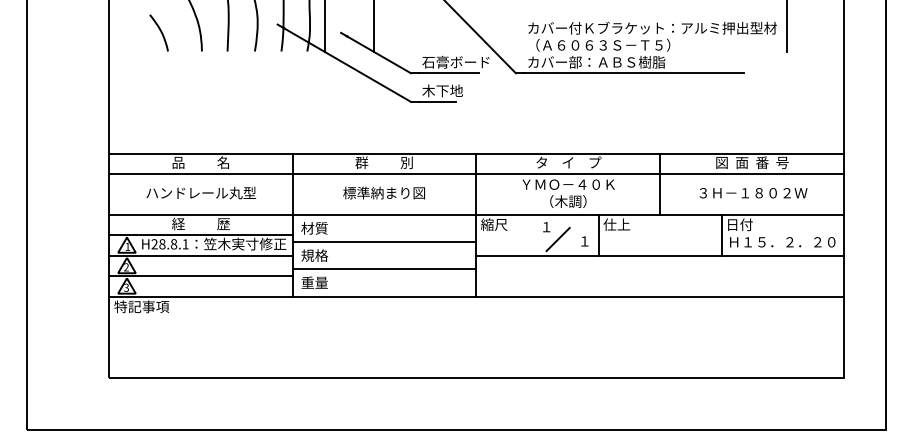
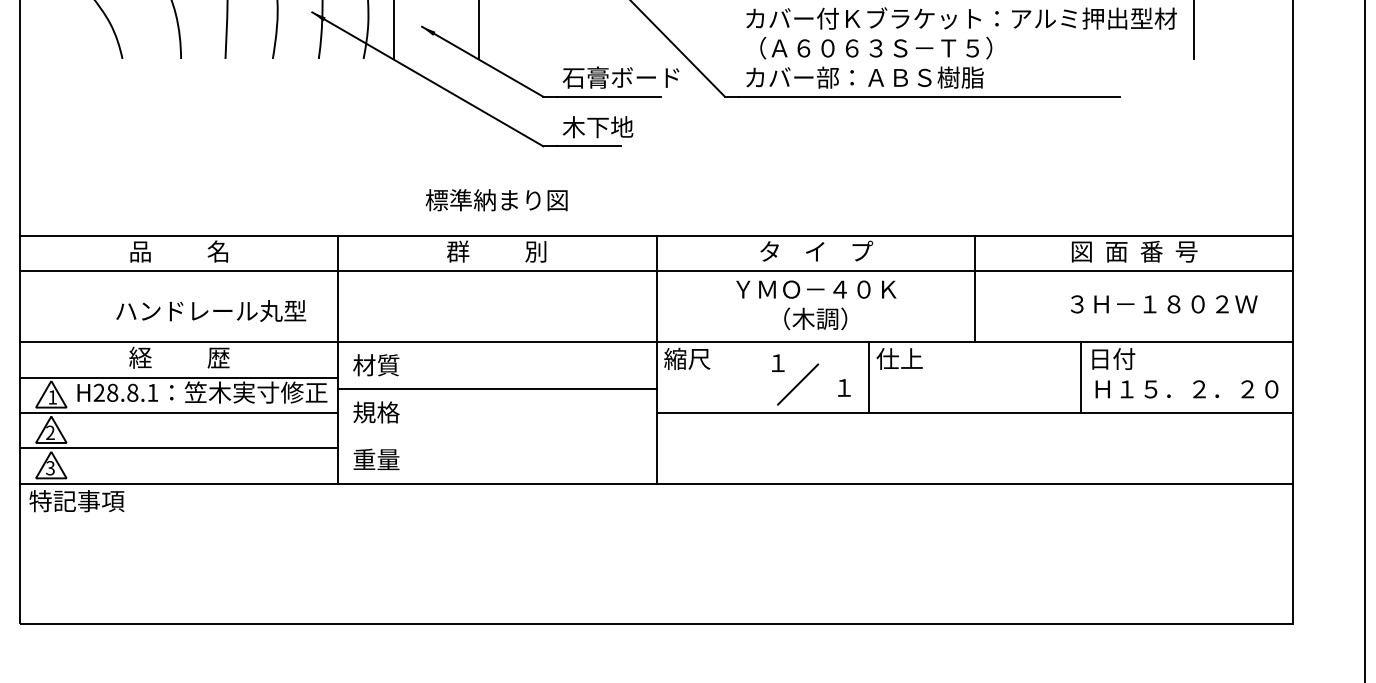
text: (201, 192) -> (211, 310), moved
text: (383, 192) -> (495, 199), moved
text: (753, 193) -> (1164, 304), moved
line: (384, 269) -> (497, 436), removed

